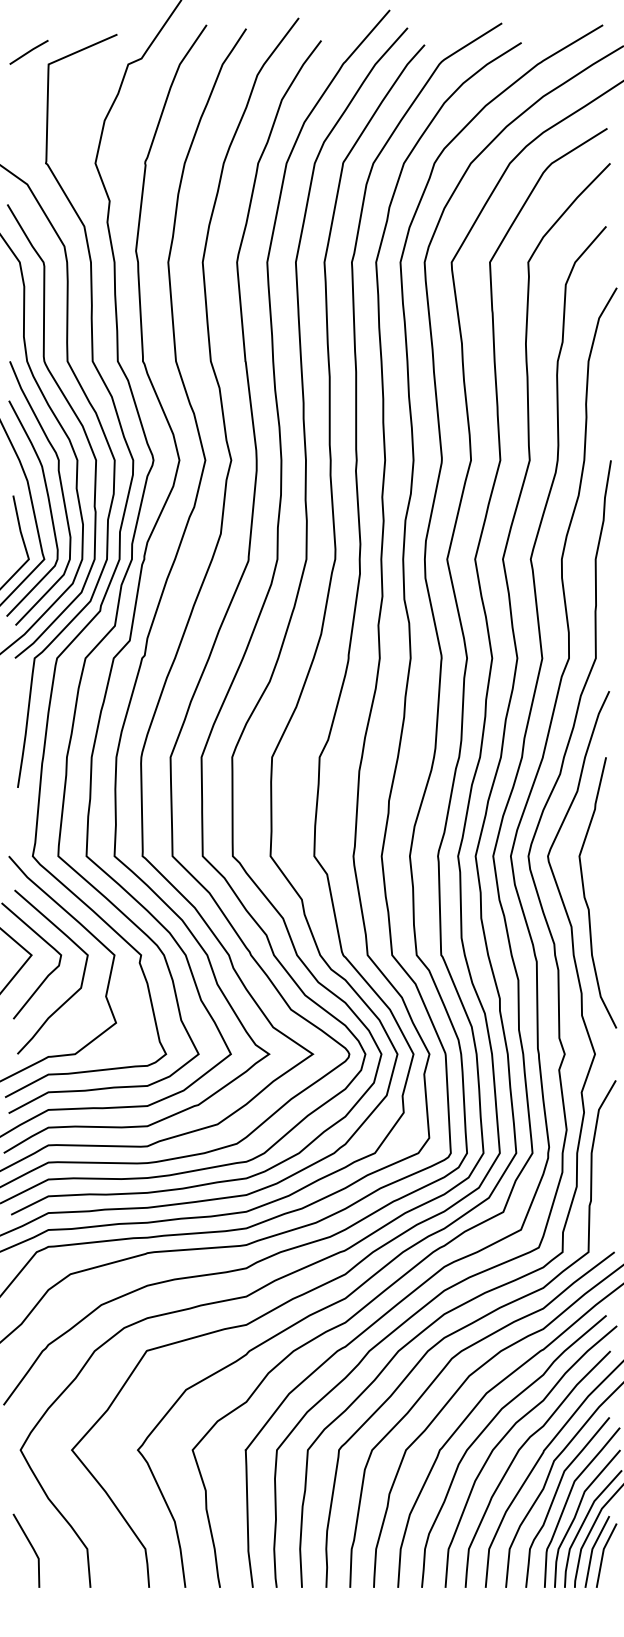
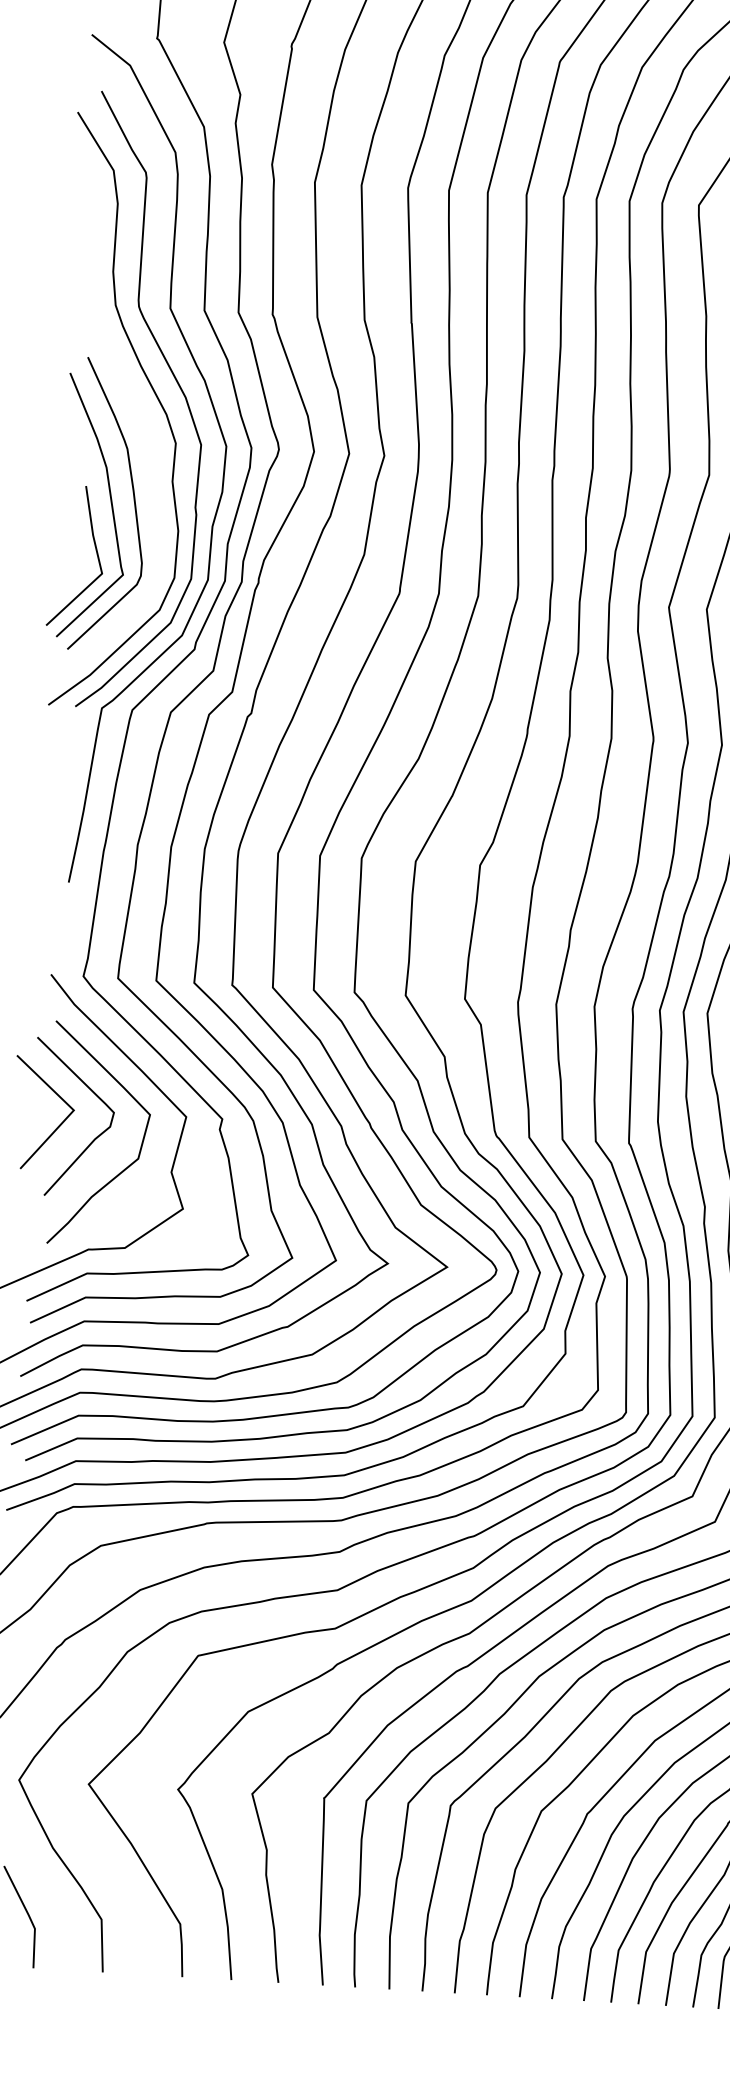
curve: (60, 487) -> (150, 478), removed

